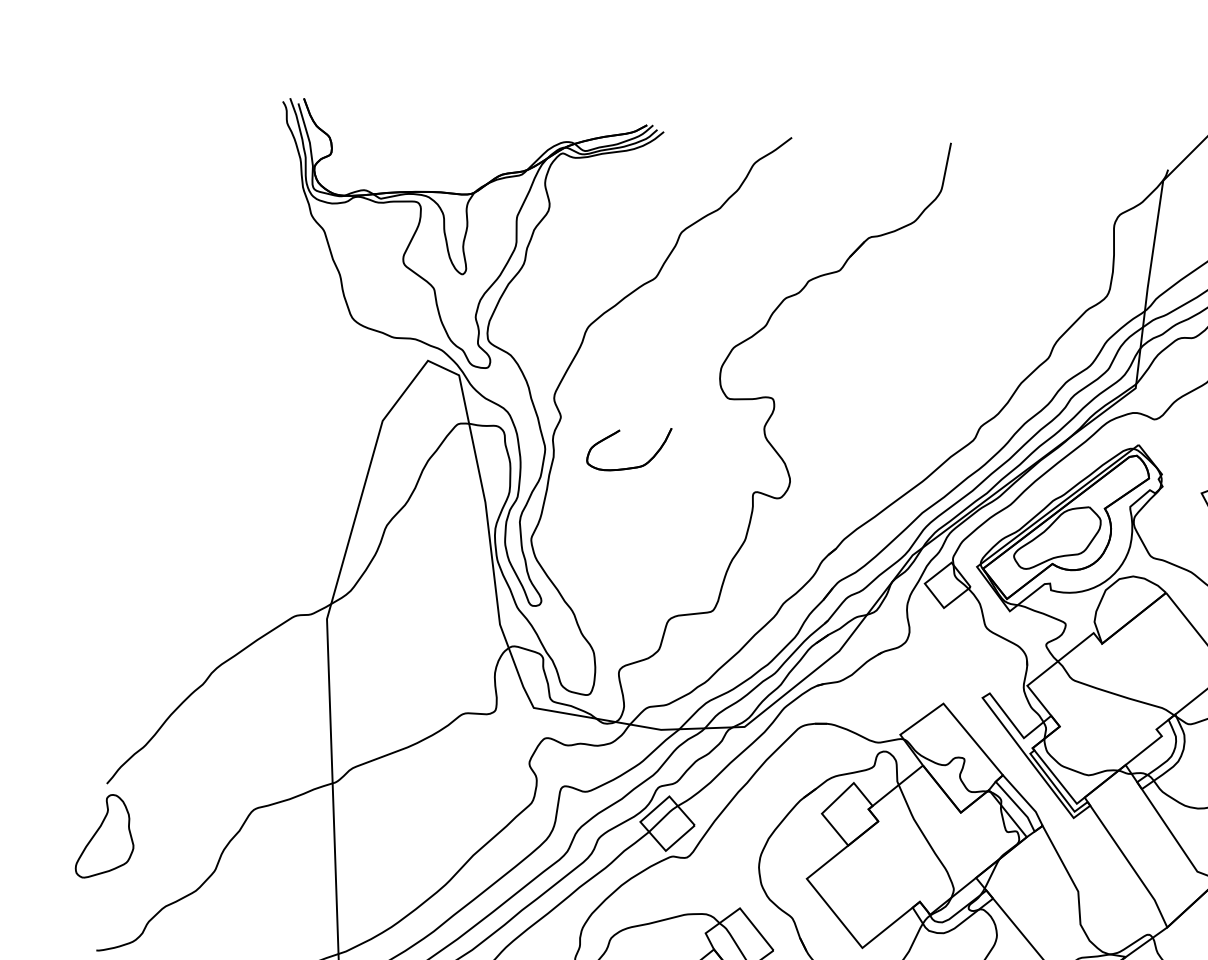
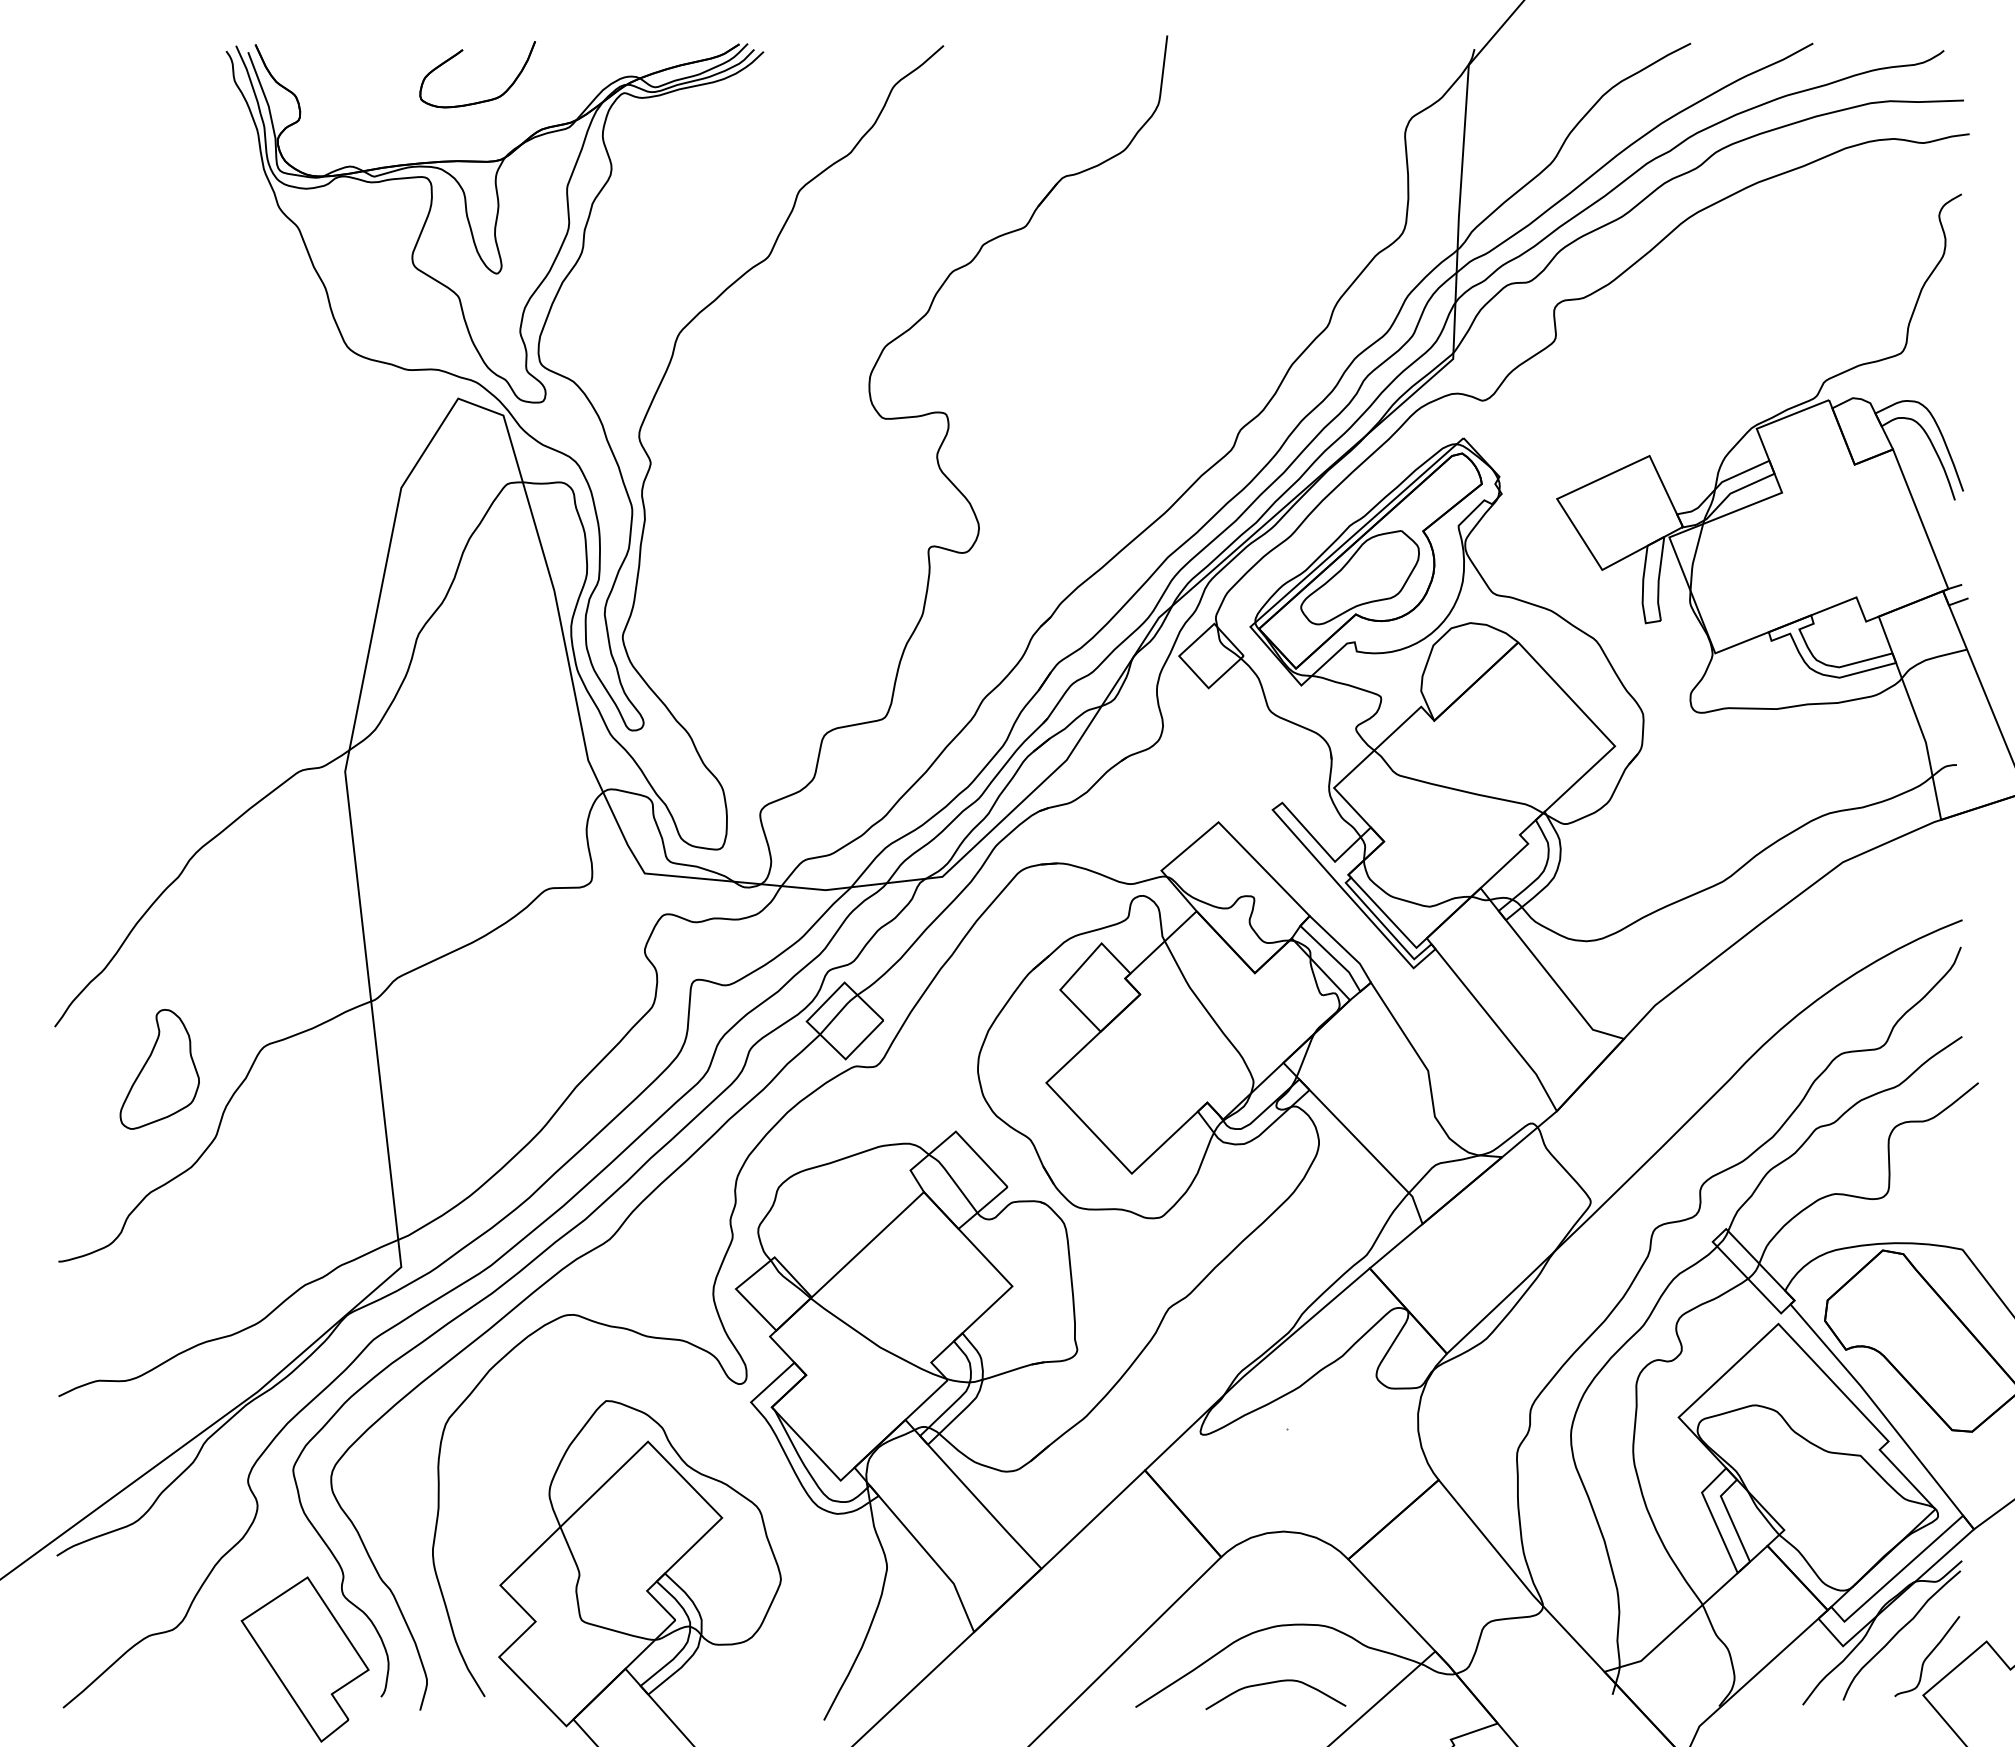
part: (631, 467) -> (482, 100), moved
part: (106, 836) -> (159, 1069), moved

